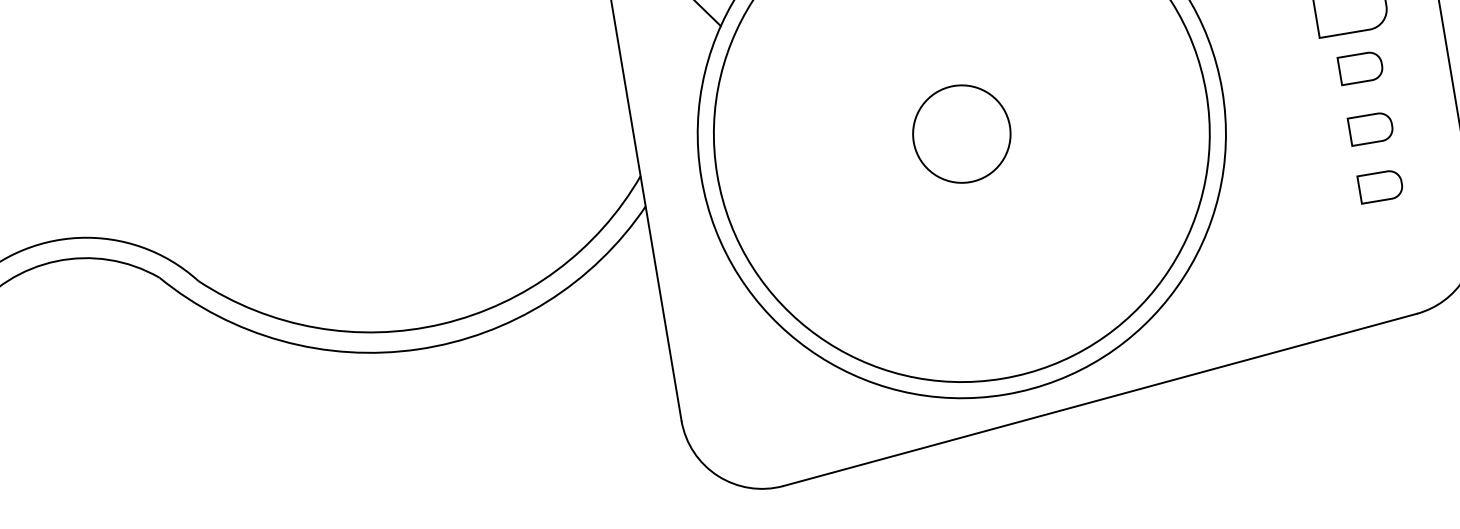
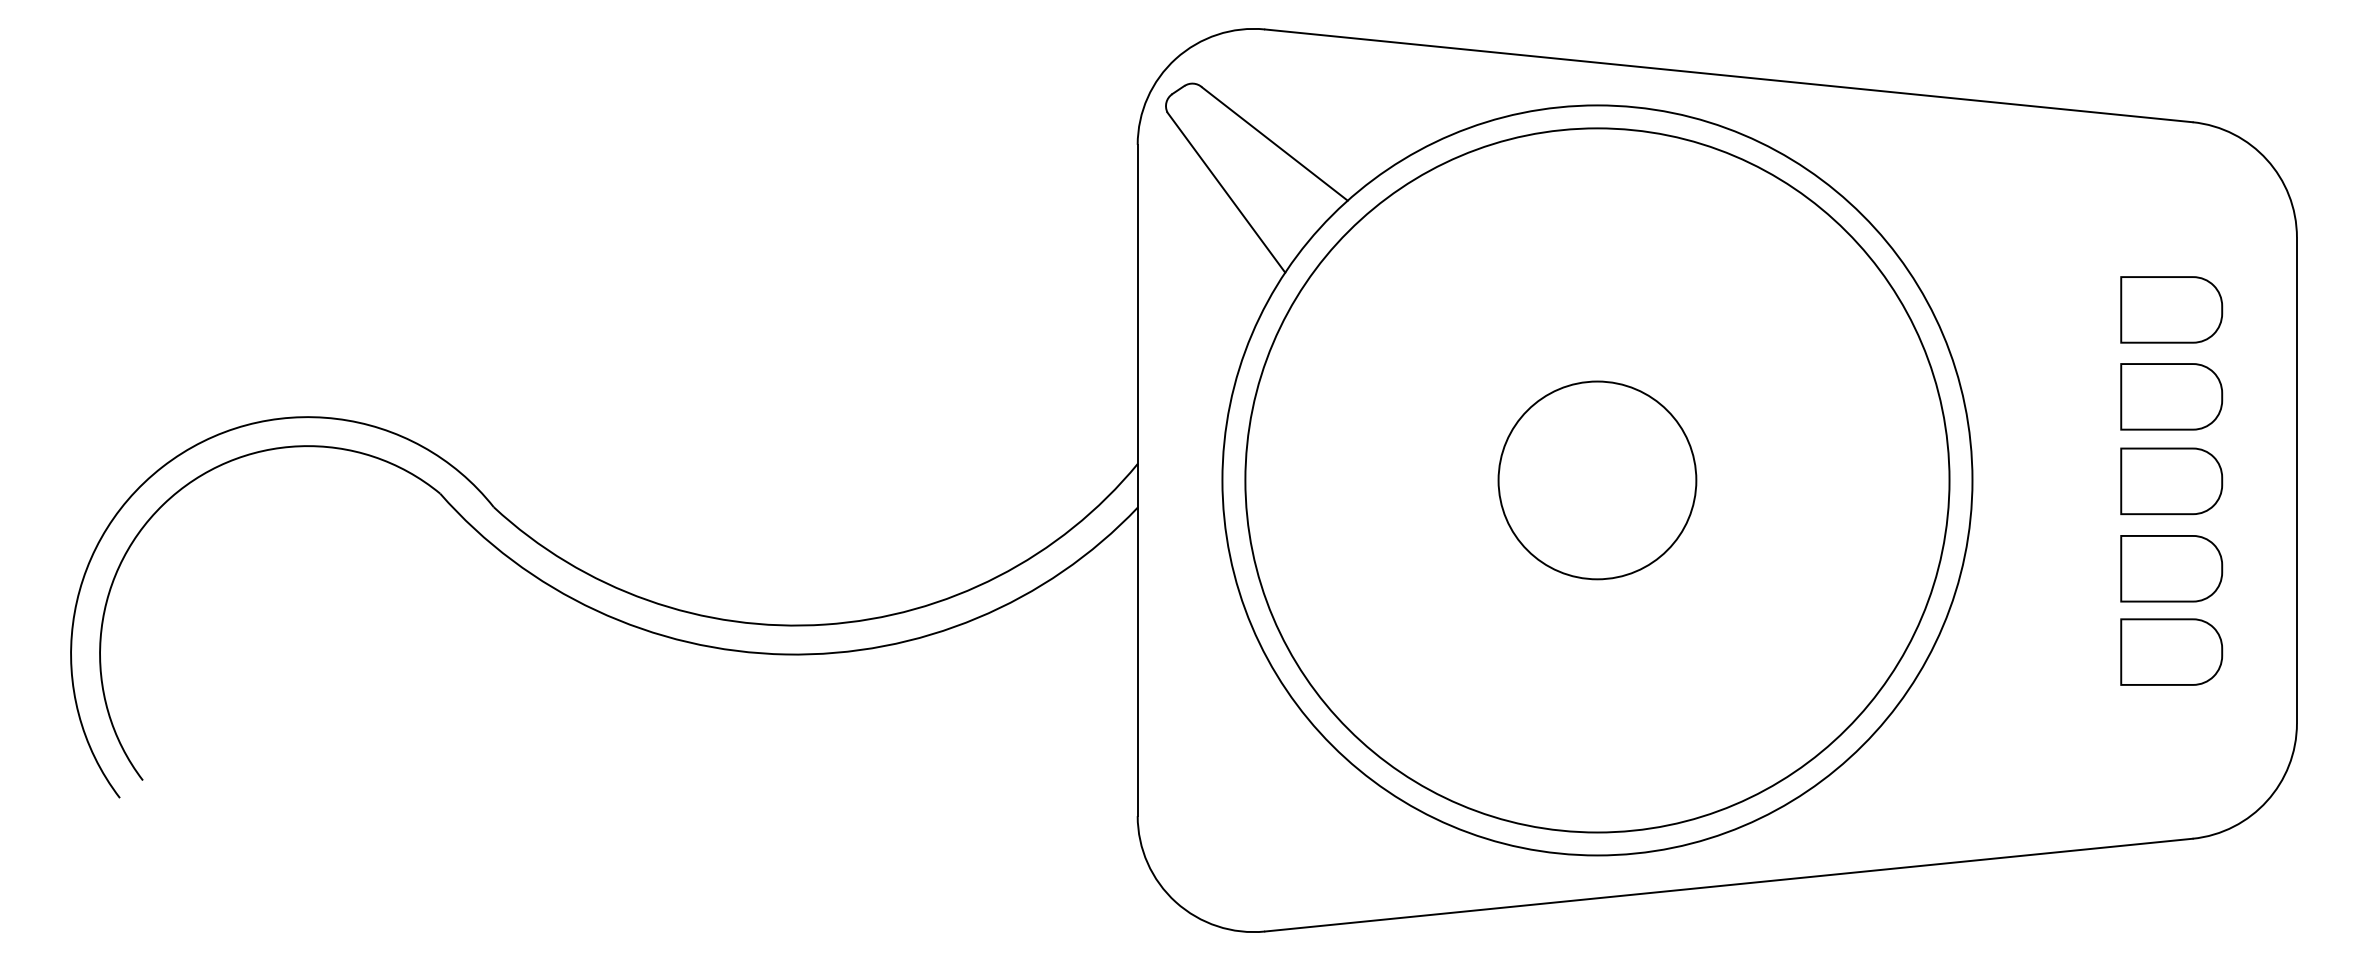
part: (1360, 68) -> (2171, 481), size x1.67
part: (1370, 128) -> (2171, 568), size x1.67
circle: (961, 134) -> (1597, 480), size x1.43
part: (1380, 186) -> (2171, 651), size x1.67

